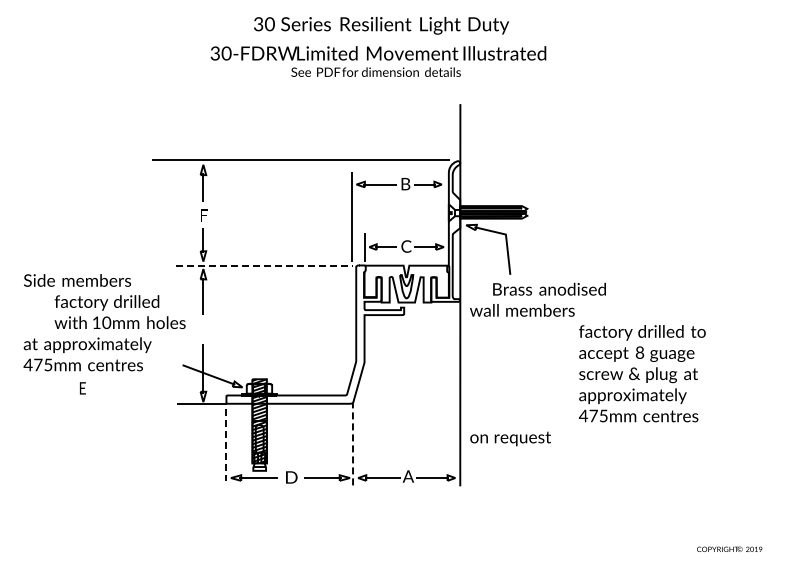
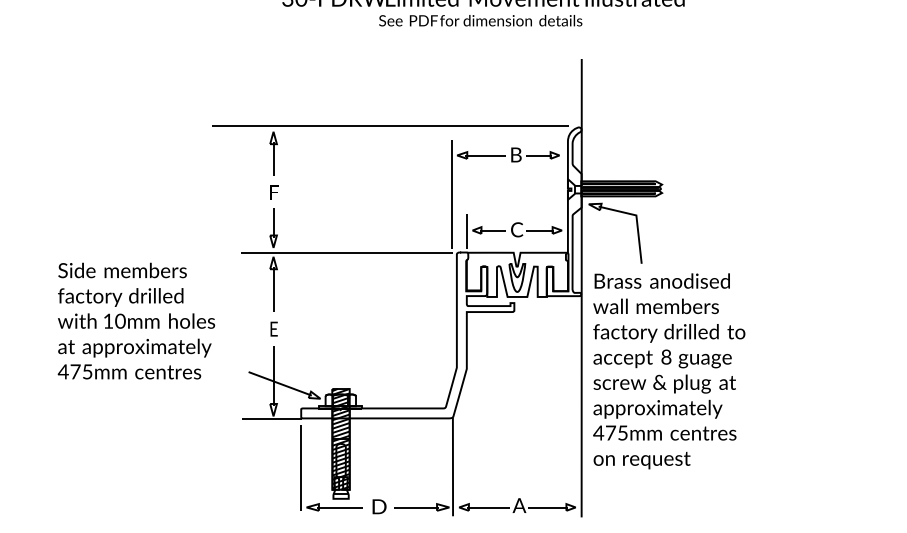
line: (265, 265) -> (348, 252), dashed -> solid
text: (549, 288) -> (662, 280), moved
text: (119, 312) -> (135, 308), moved
text: (642, 373) -> (669, 382), moved
text: (82, 388) -> (273, 329), moved
line: (352, 443) -> (452, 466), dashed -> solid
line: (226, 445) -> (301, 468), dashed -> solid

